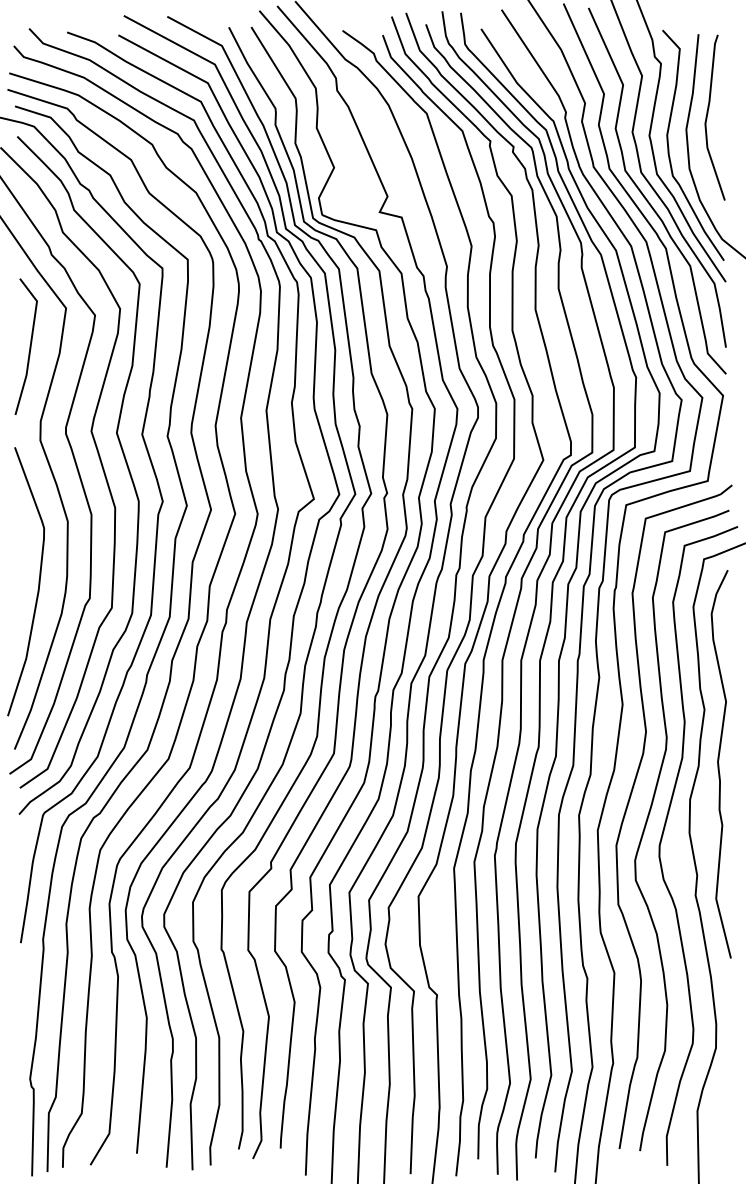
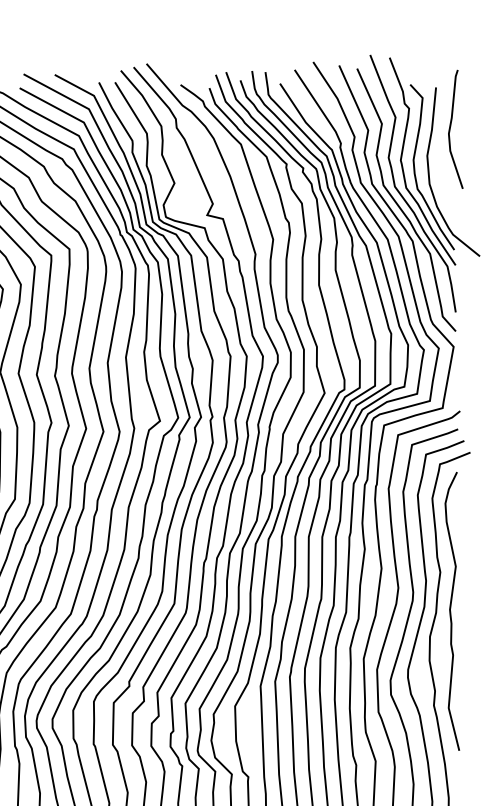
curve: (707, 117) -> (450, 129), moved

